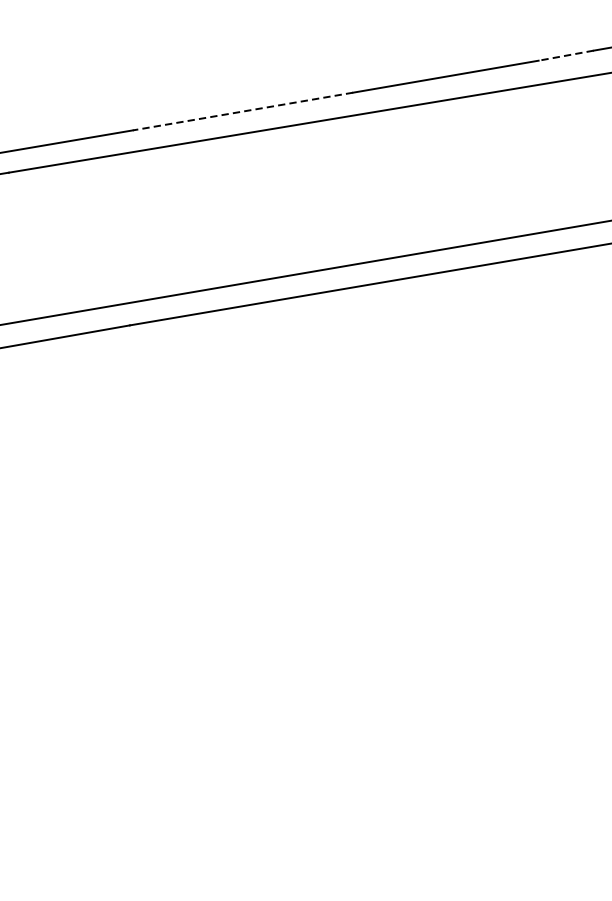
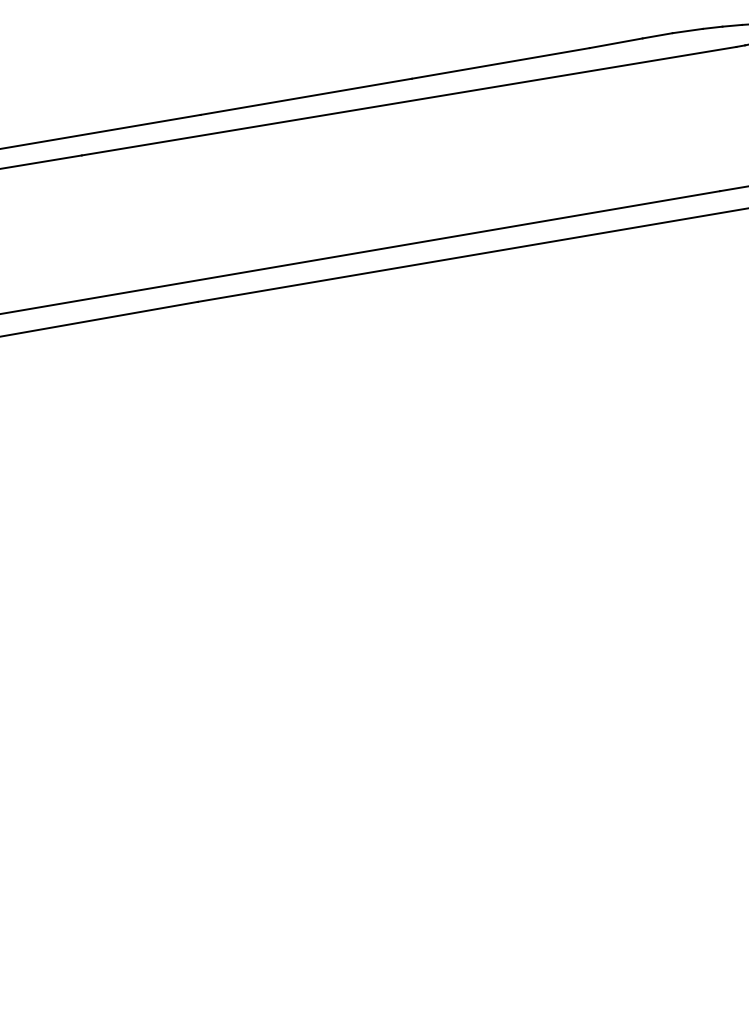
line: (566, 55) -> (616, 43), dashed -> solid
line: (242, 111) -> (305, 96), dashed -> solid

